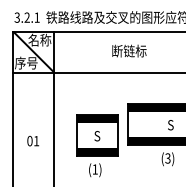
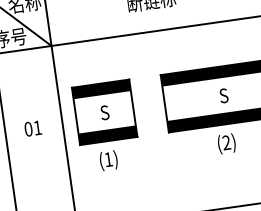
text: (33, 141) -> (33, 129), moved
part: (97, 145) -> (106, 125), moved
text: (167, 158) -> (225, 142), (3) -> (2)

